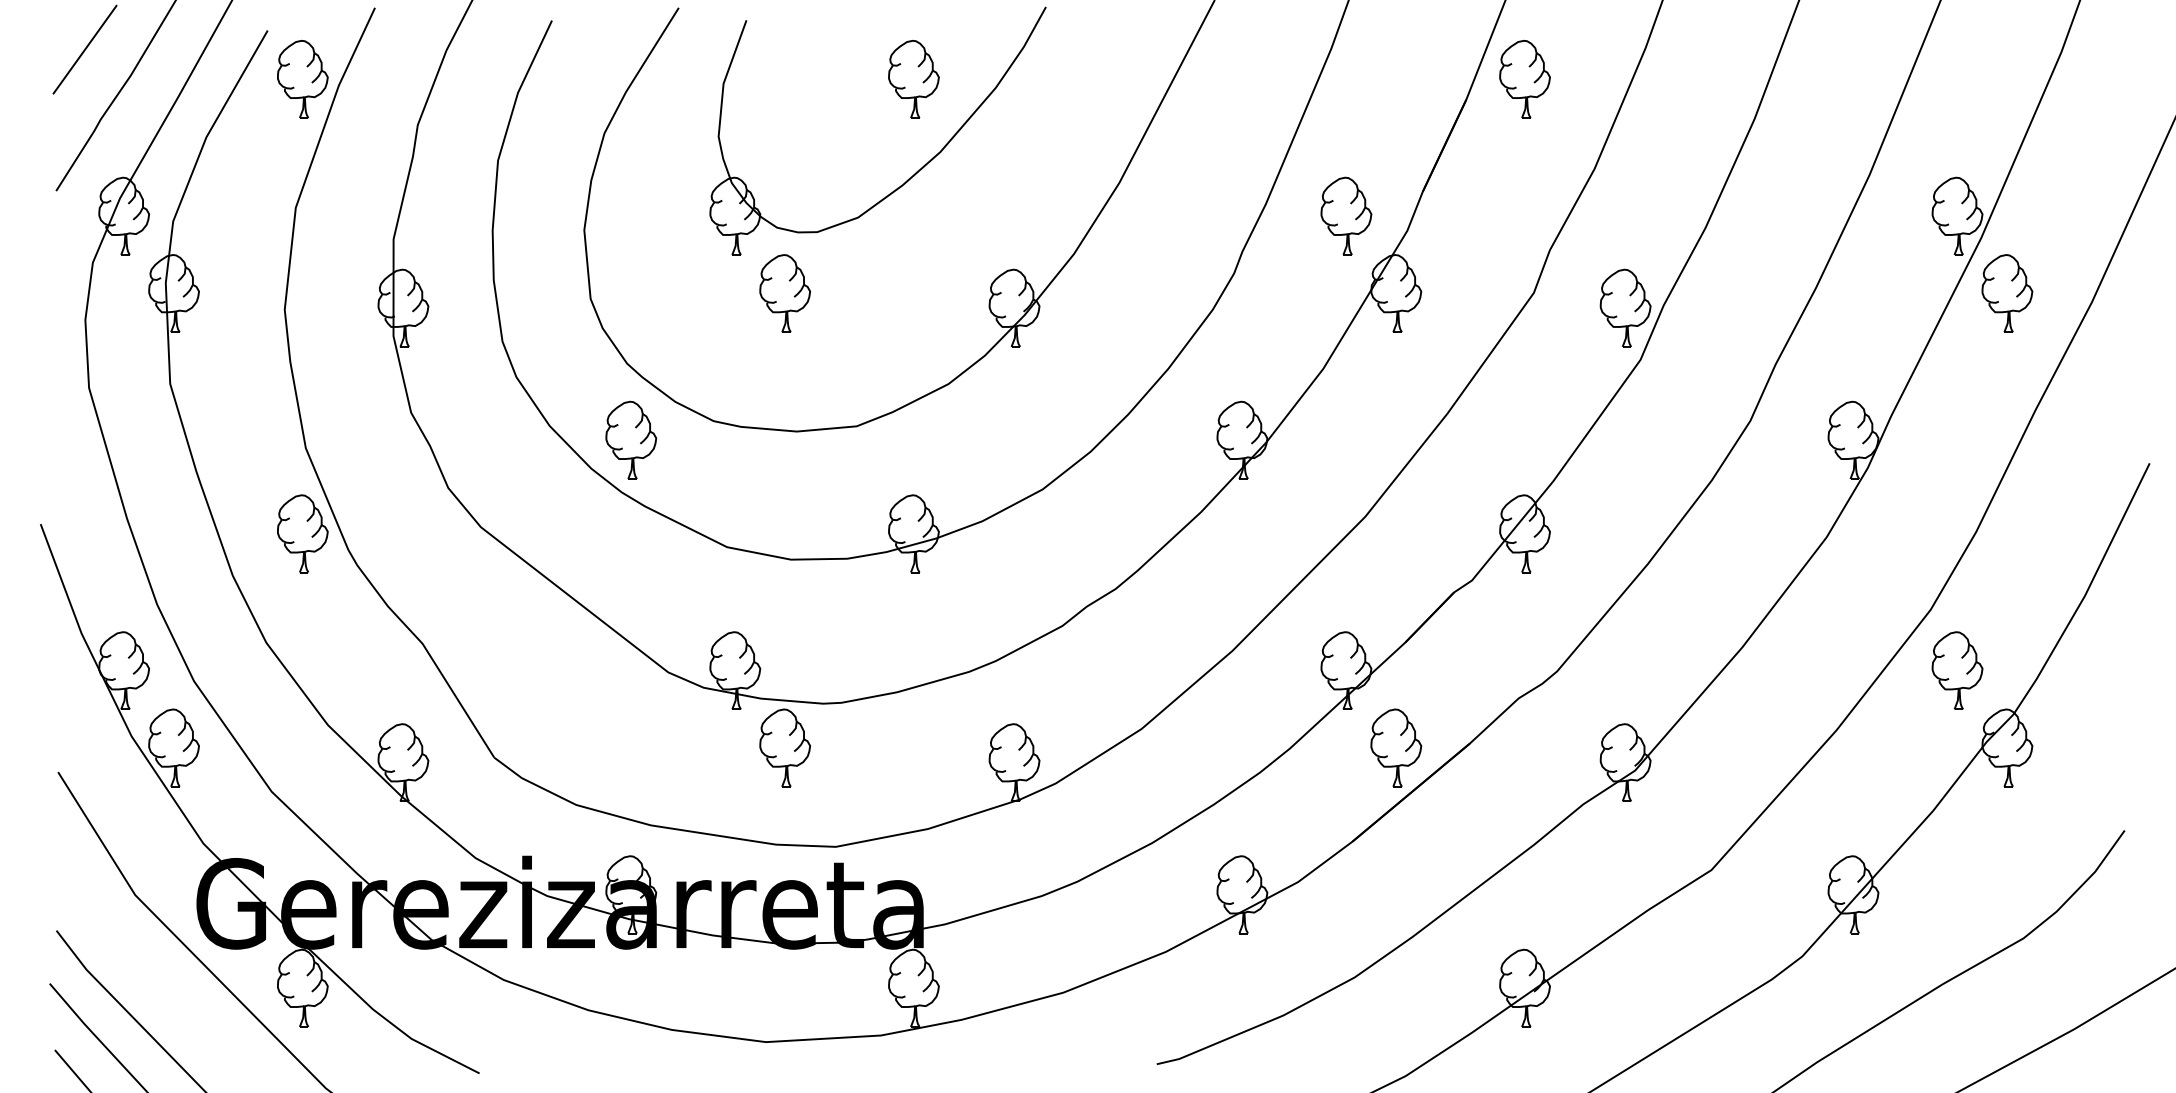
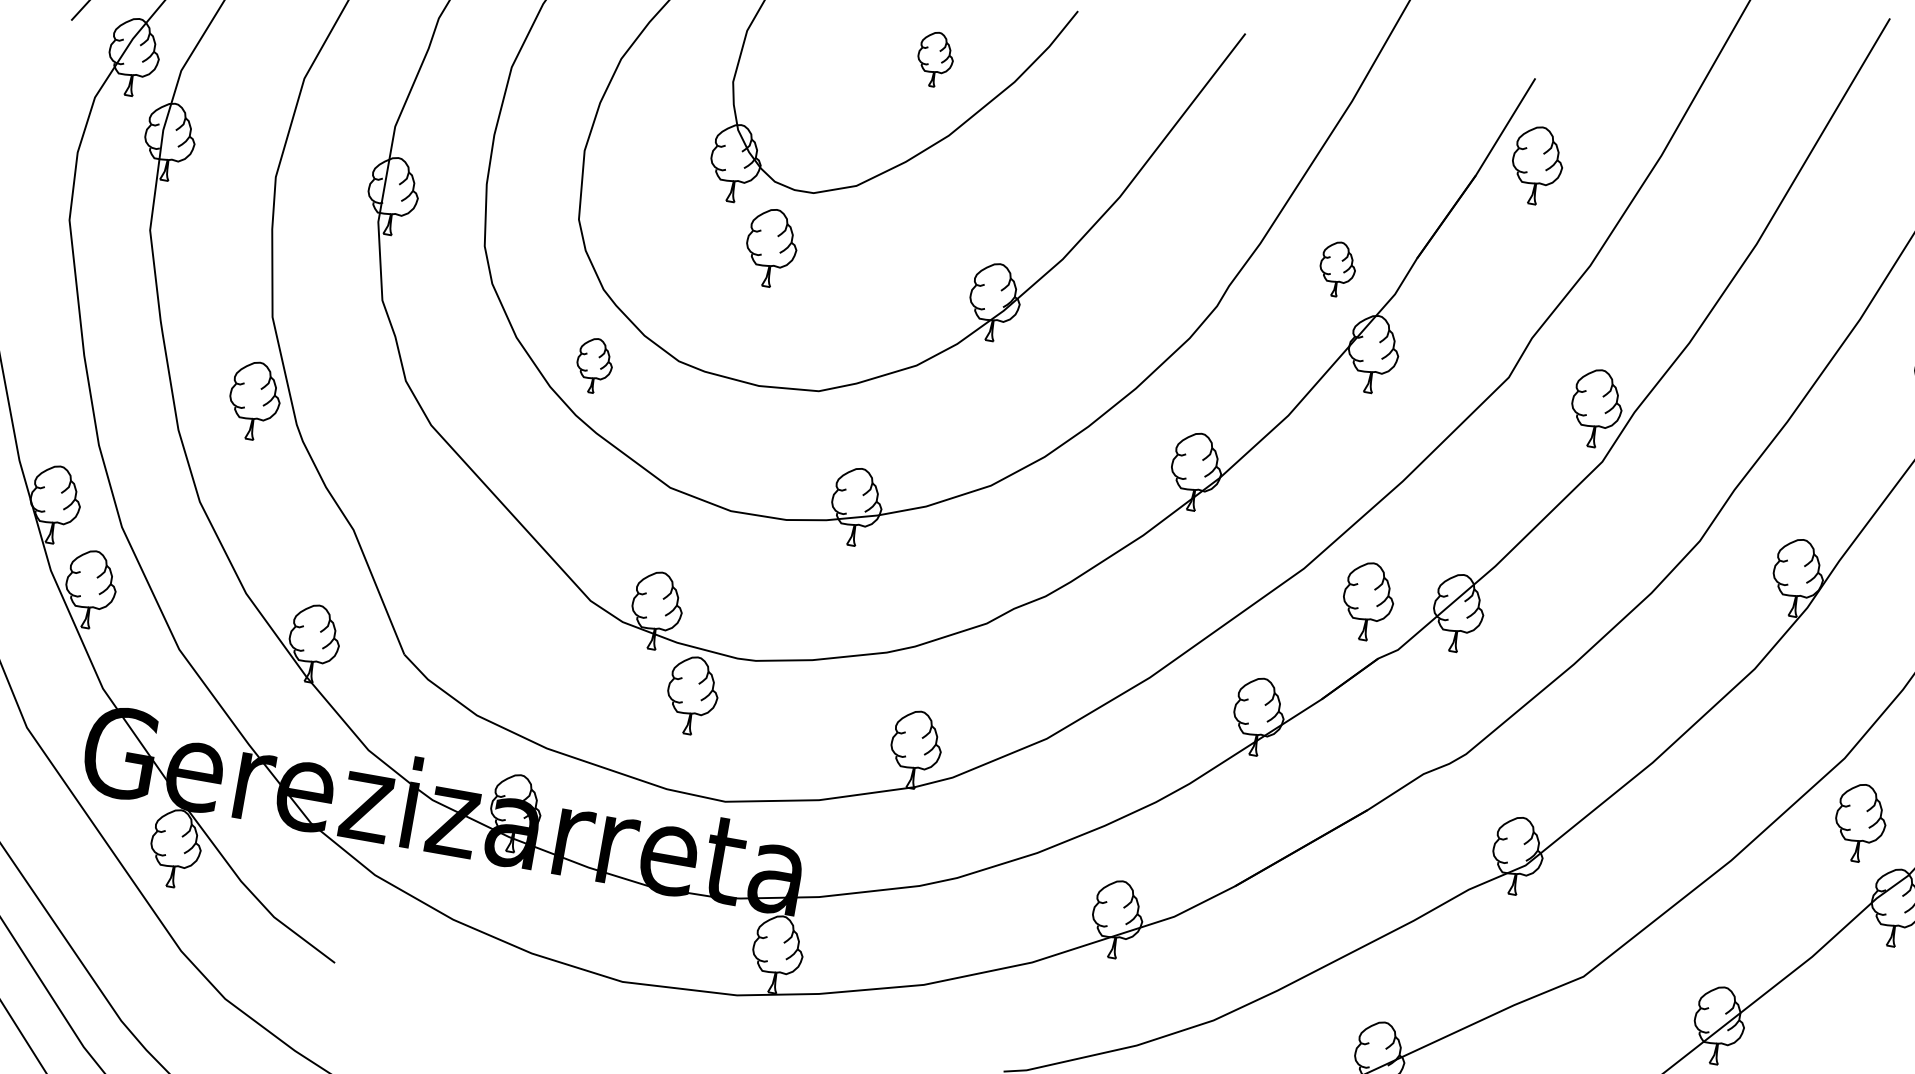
part: (913, 79) -> (934, 59), size x0.7
part: (1346, 215) -> (1337, 268), size x0.7
part: (631, 439) -> (594, 365), size x0.7
part: (1396, 747) -> (1368, 601), moved

